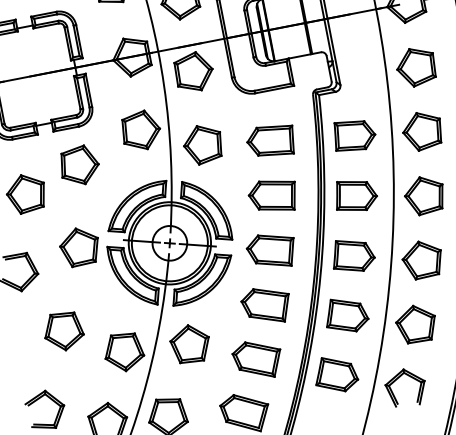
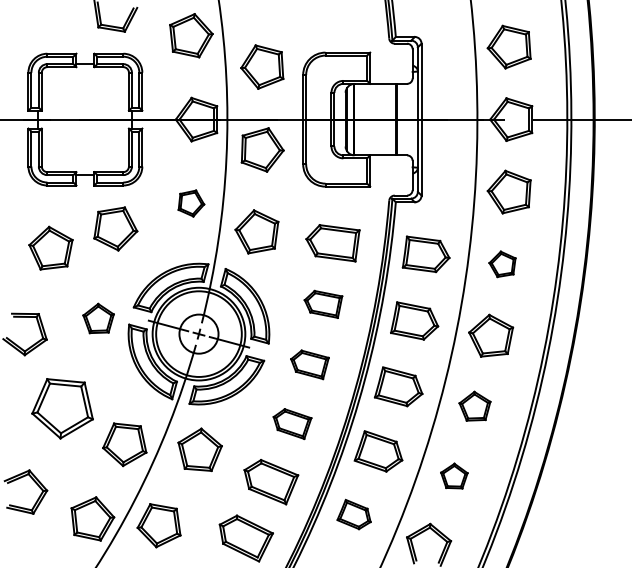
part: (141, 130) -> (191, 203), size x0.6
part: (422, 131) -> (502, 264), size x0.6
part: (273, 196) -> (323, 304), size x0.7
part: (79, 246) -> (98, 318), size x0.7
part: (271, 251) -> (309, 364), size x0.7
part: (422, 258) -> (474, 405), size x0.7
part: (266, 305) -> (292, 423), size x0.7
part: (416, 323) -> (454, 475), size x0.6
part: (63, 331) -> (62, 408), size x1.4
part: (335, 374) -> (353, 514), size x0.7

